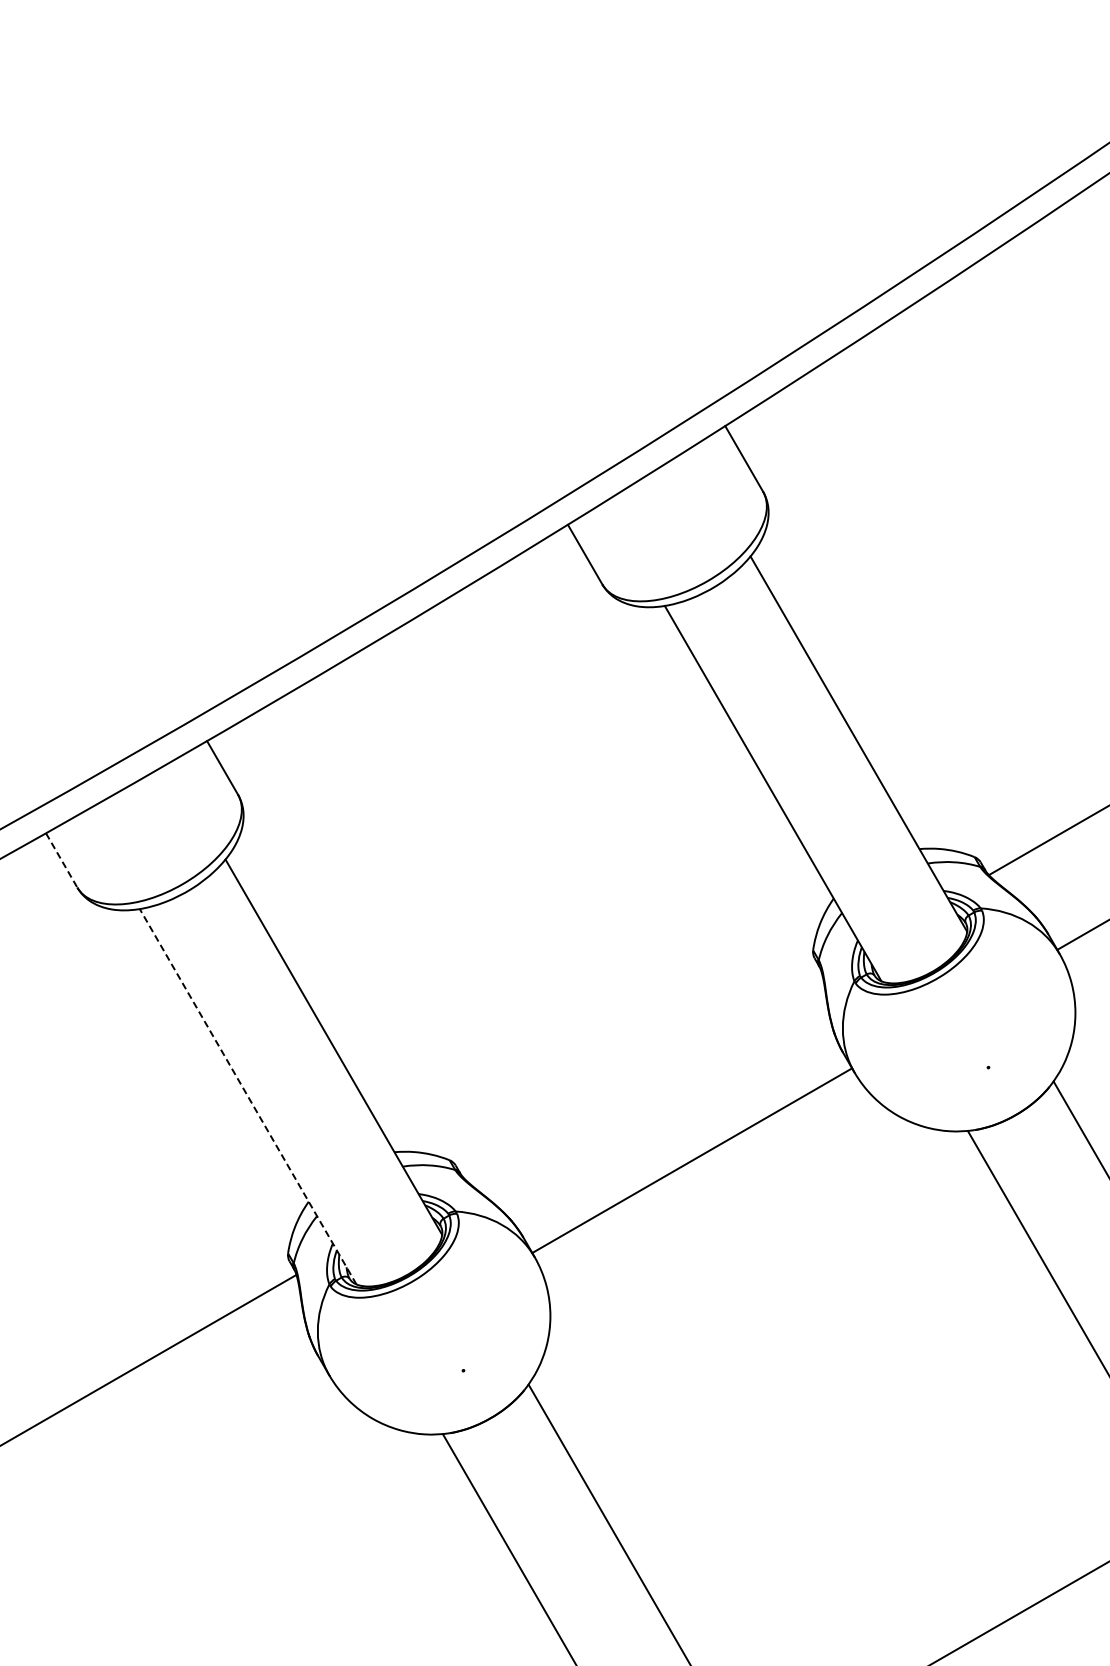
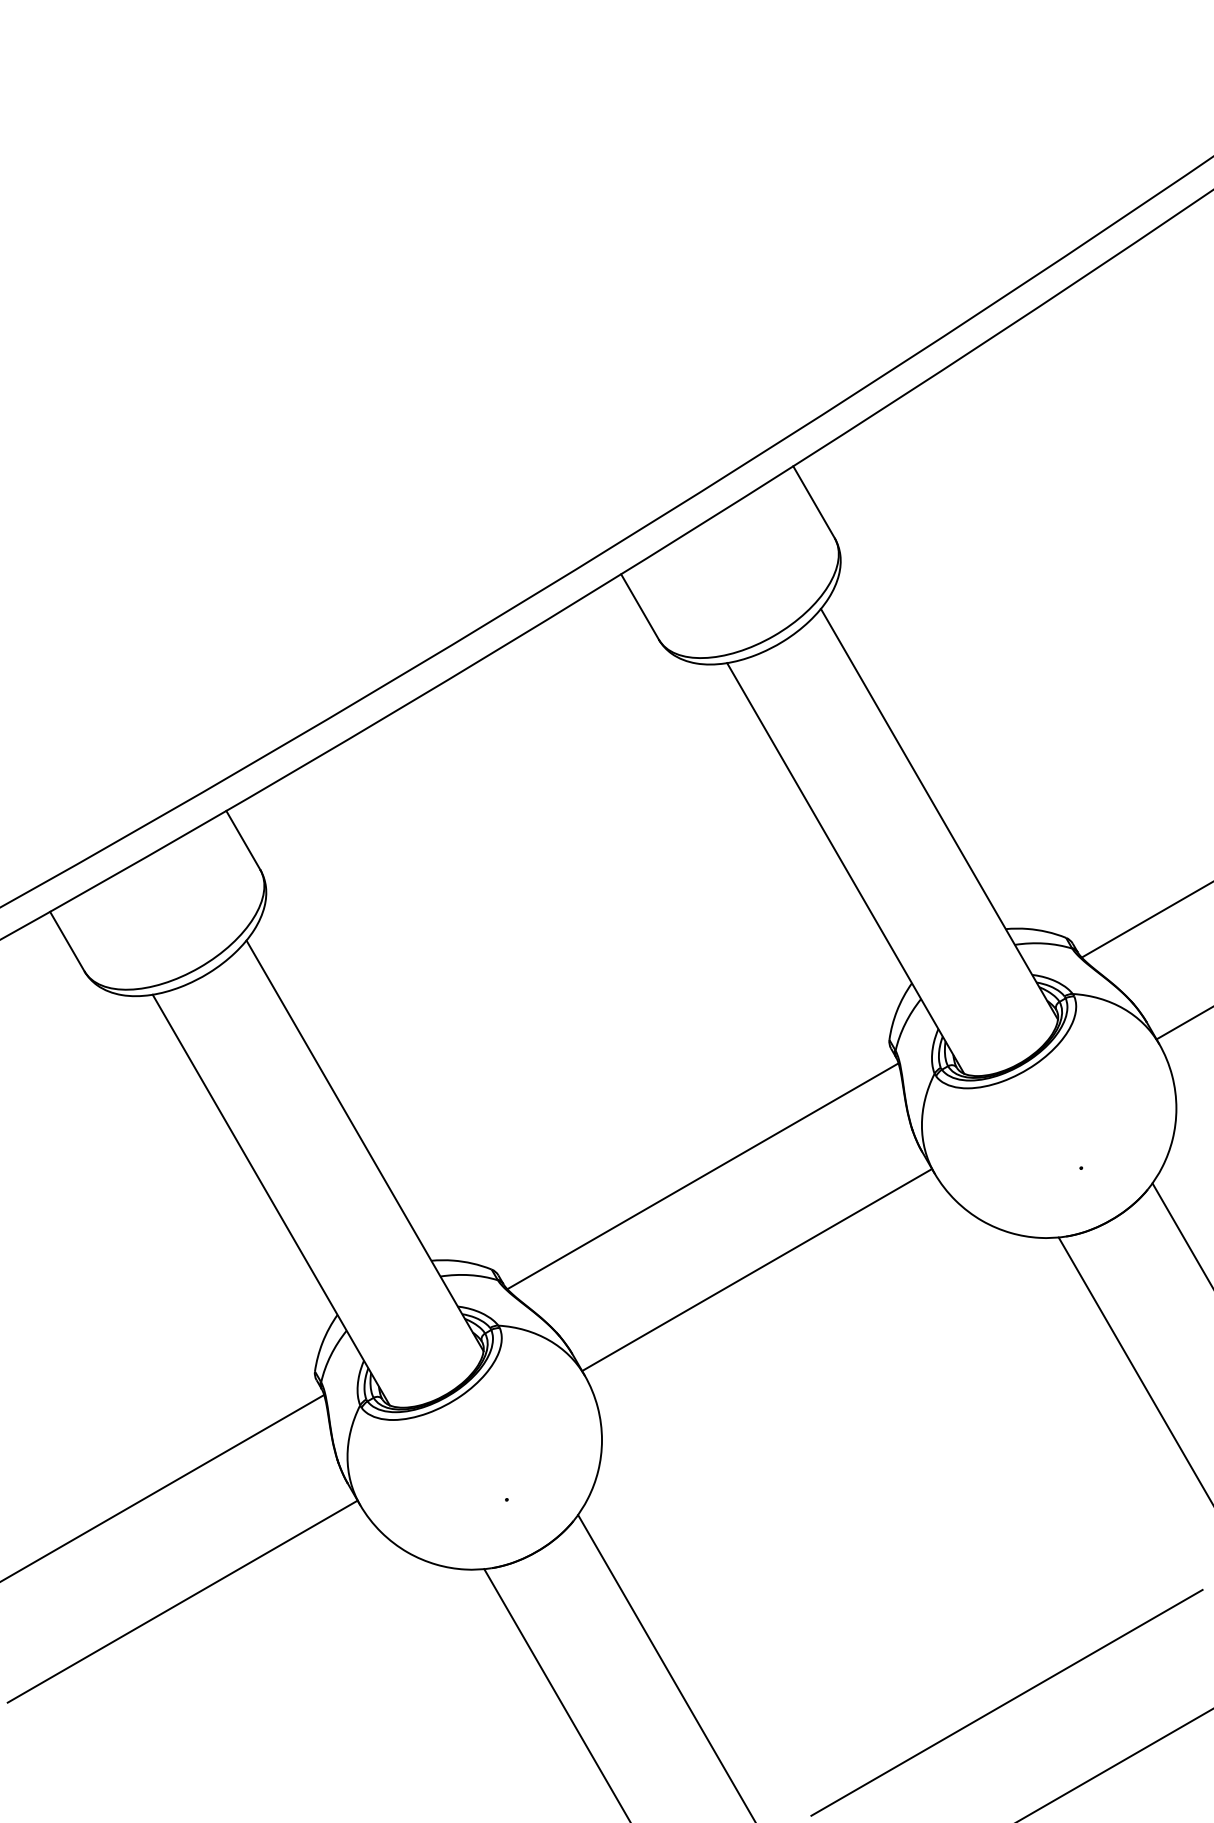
line: (61, 860) -> (67, 941), dashed -> solid
line: (642, 1074) -> (702, 1175), added
line: (248, 1096) -> (271, 1199), dashed -> solid
line: (167, 1463) -> (183, 1601), added
line: (920, 1556) -> (1006, 1703), added

